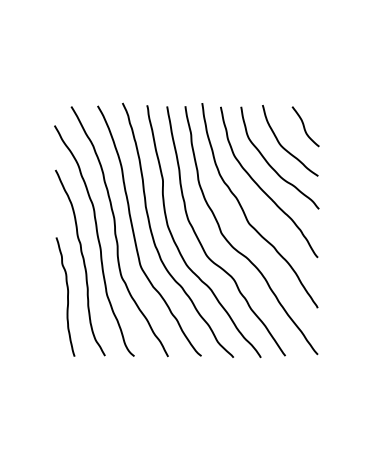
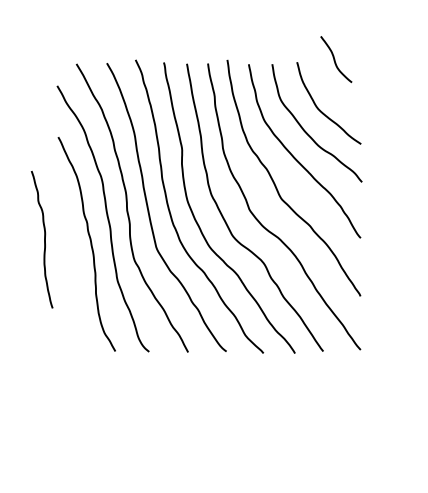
curve: (304, 126) -> (334, 59), moved
curve: (67, 296) -> (44, 239), moved

